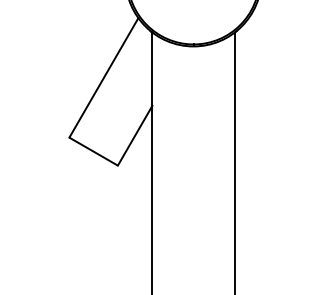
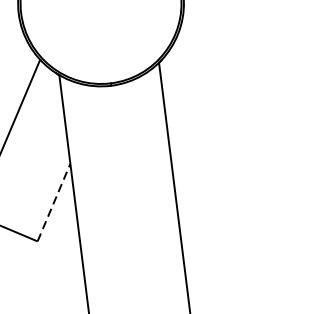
line: (135, 135) -> (54, 202), solid -> dashed

